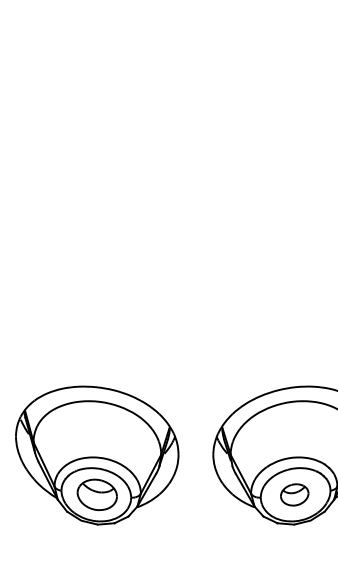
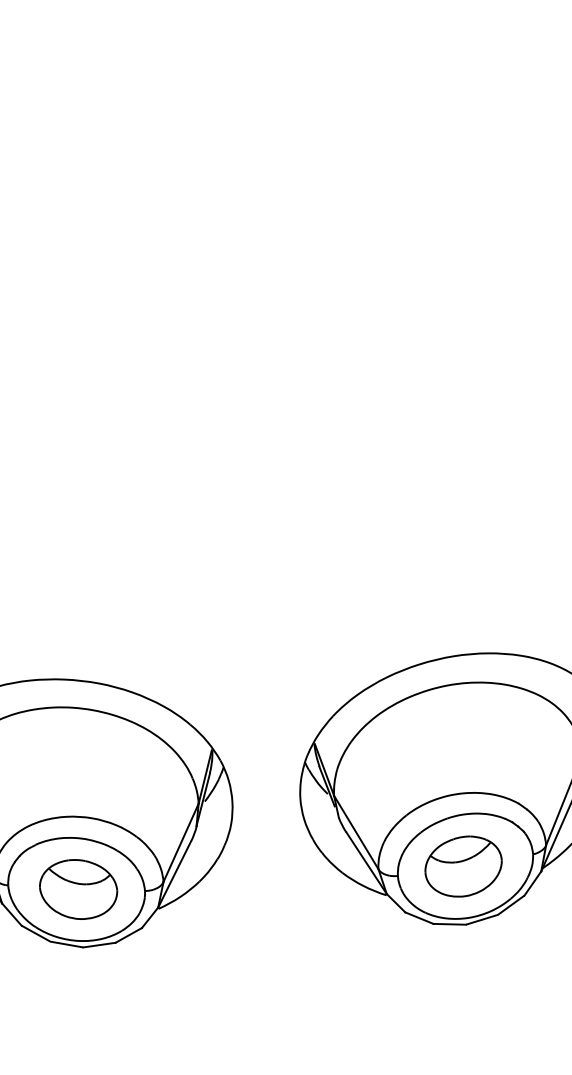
part: (294, 494) -> (463, 865), size x1.43

